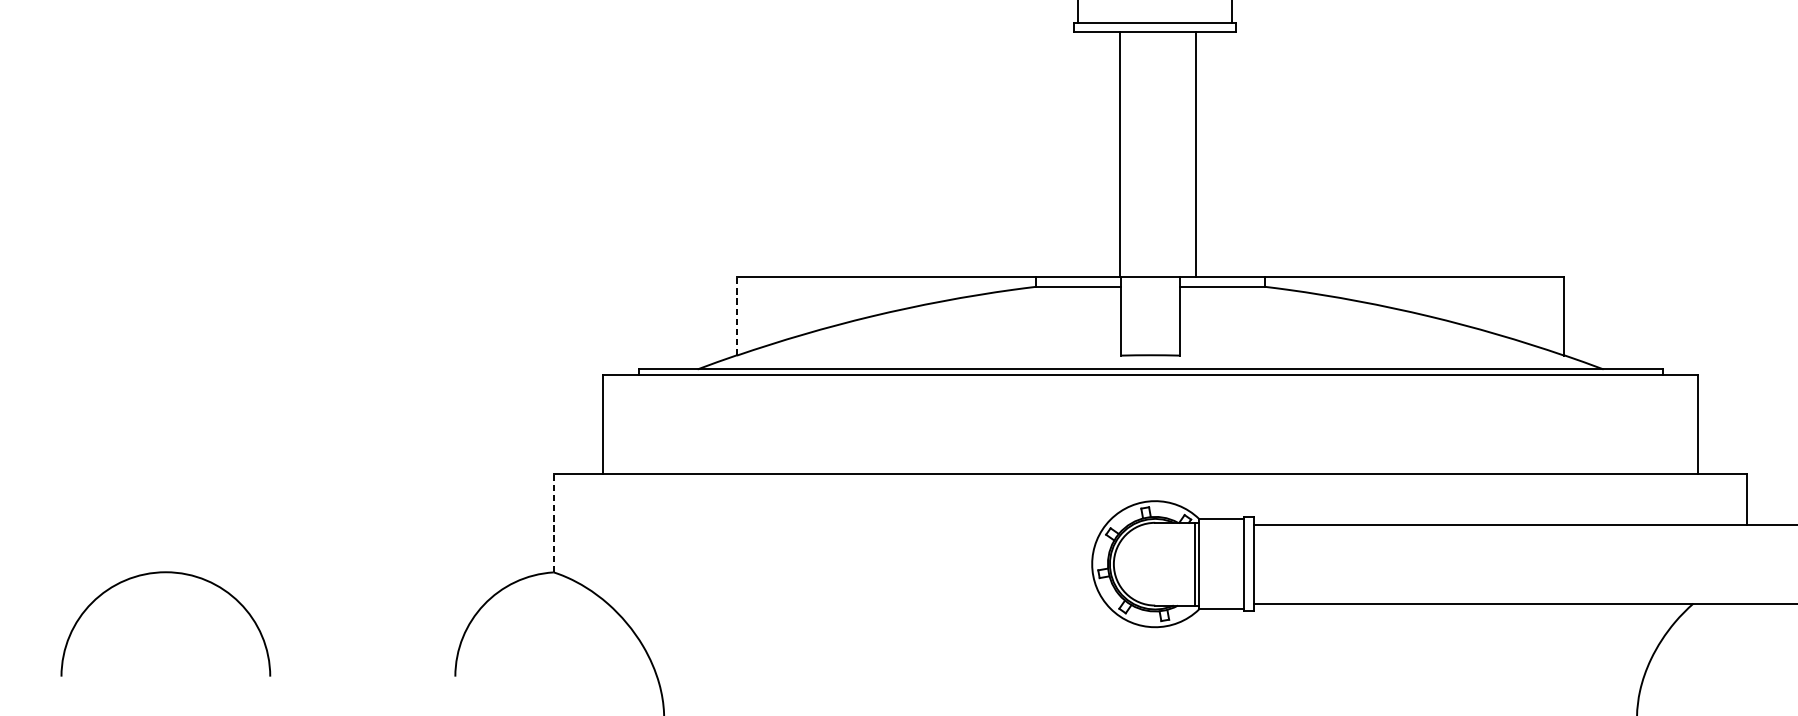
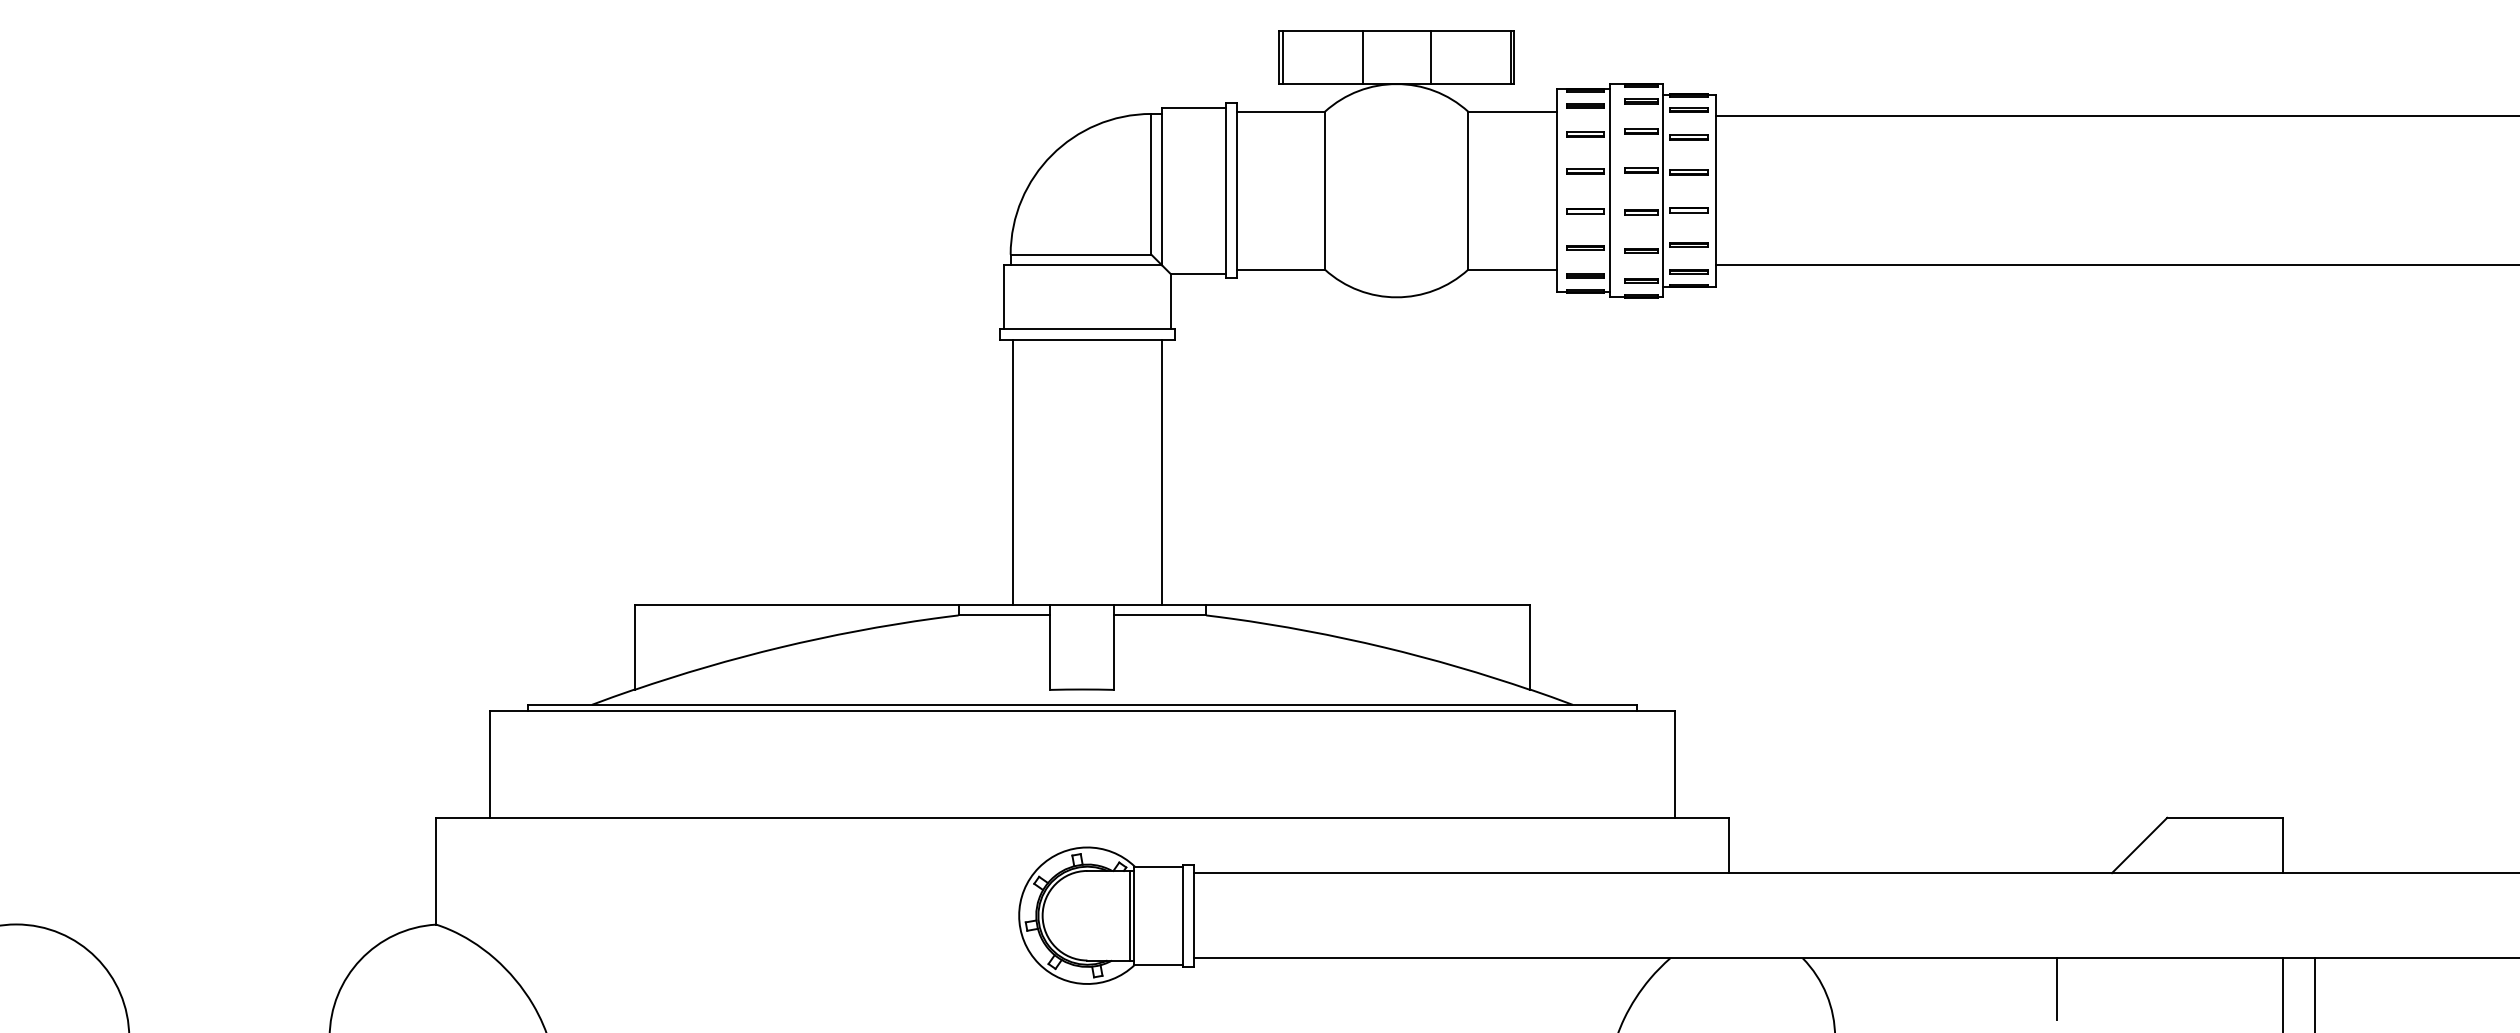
line: (1119, 153) -> (1012, 471), moved
line: (1195, 153) -> (1162, 471), moved
line: (736, 316) -> (634, 647), dashed -> solid
line: (554, 522) -> (436, 870), dashed -> solid

